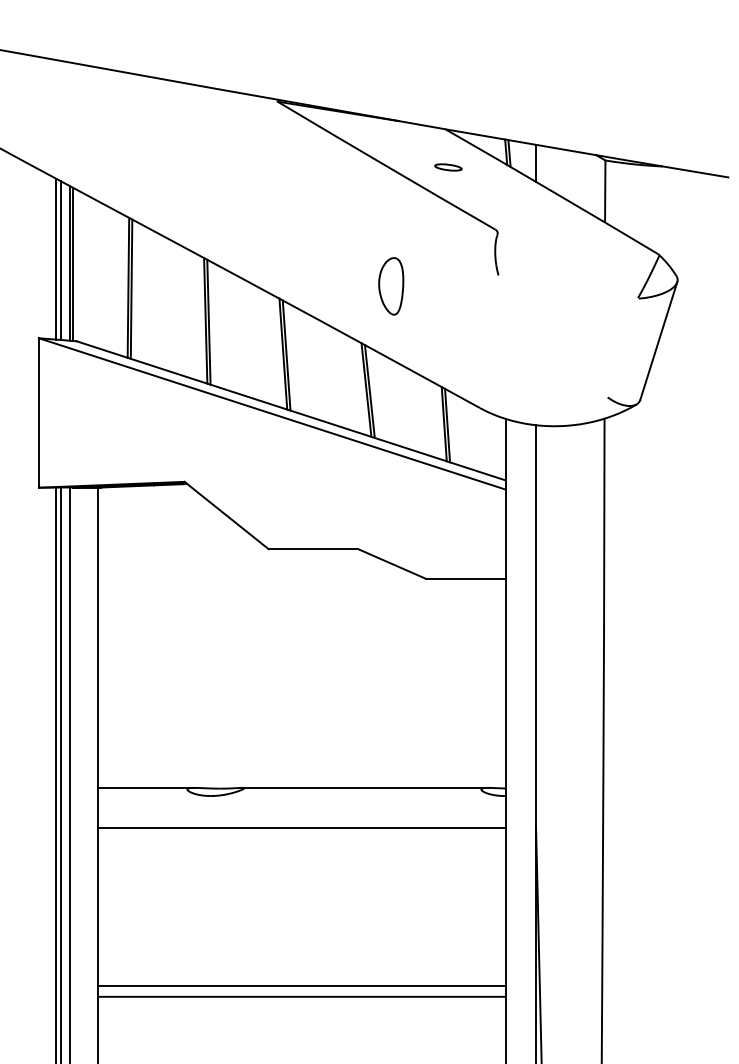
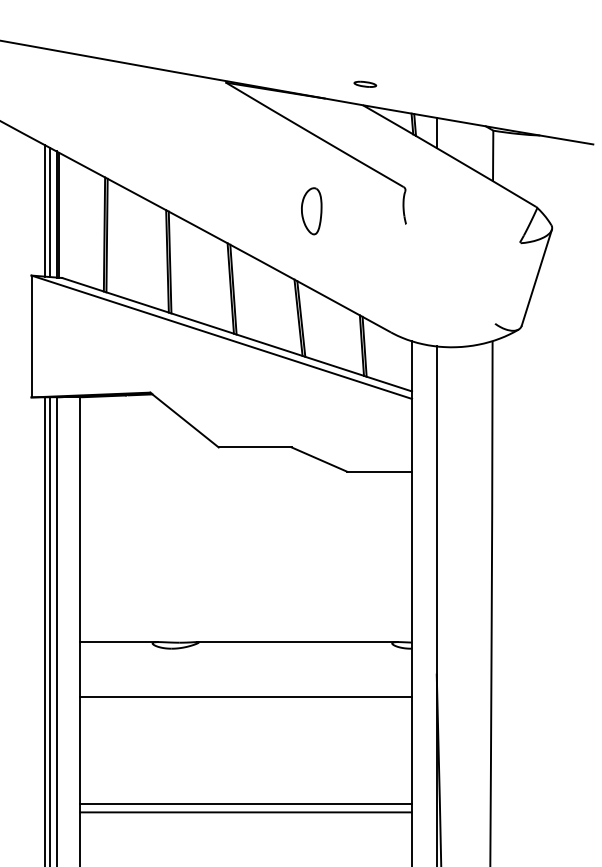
part: (448, 166) -> (365, 83), moved
part: (390, 286) -> (311, 211), moved
line: (301, 828) -> (245, 697), moved

